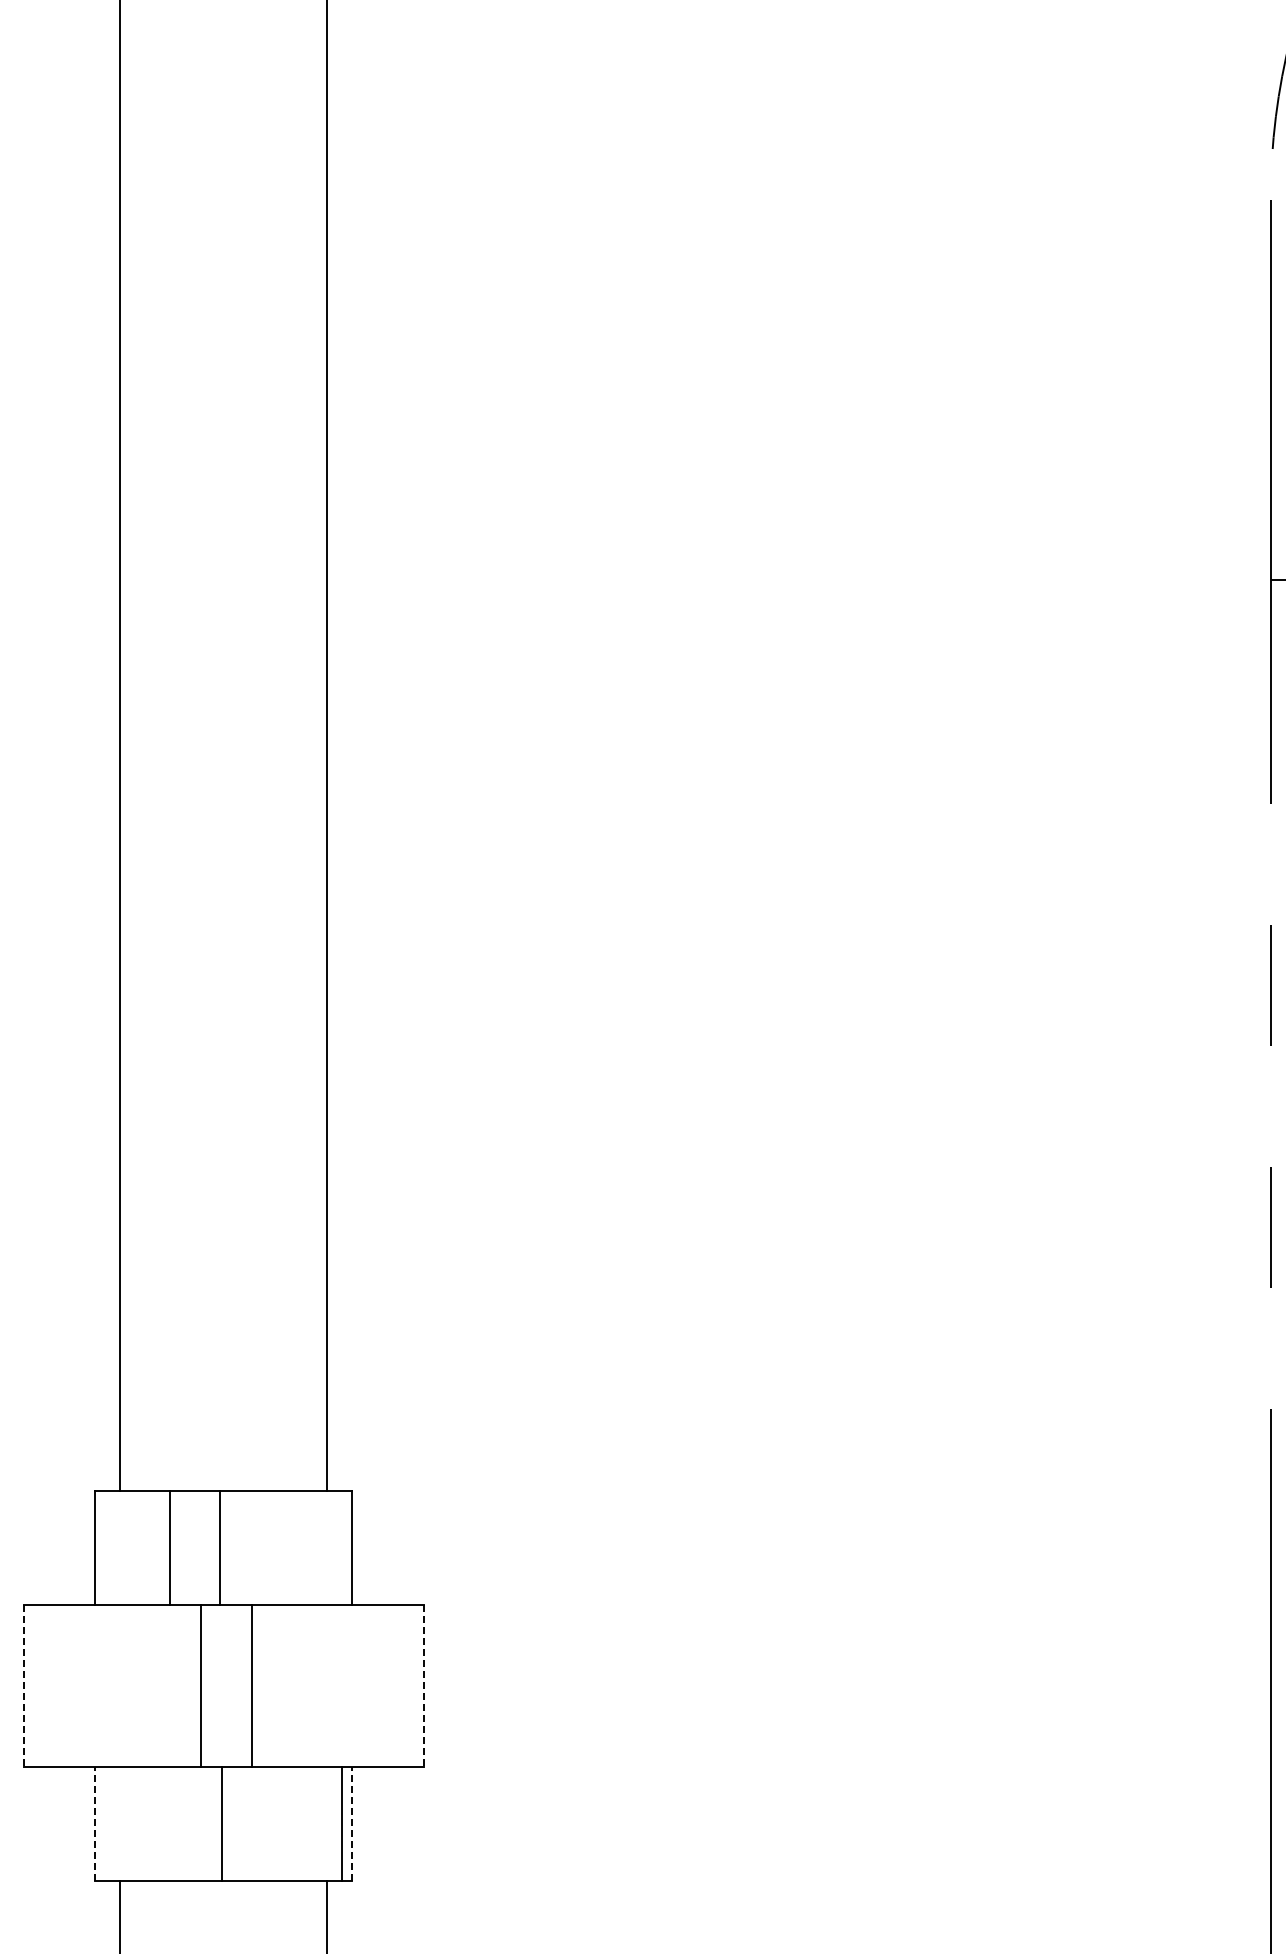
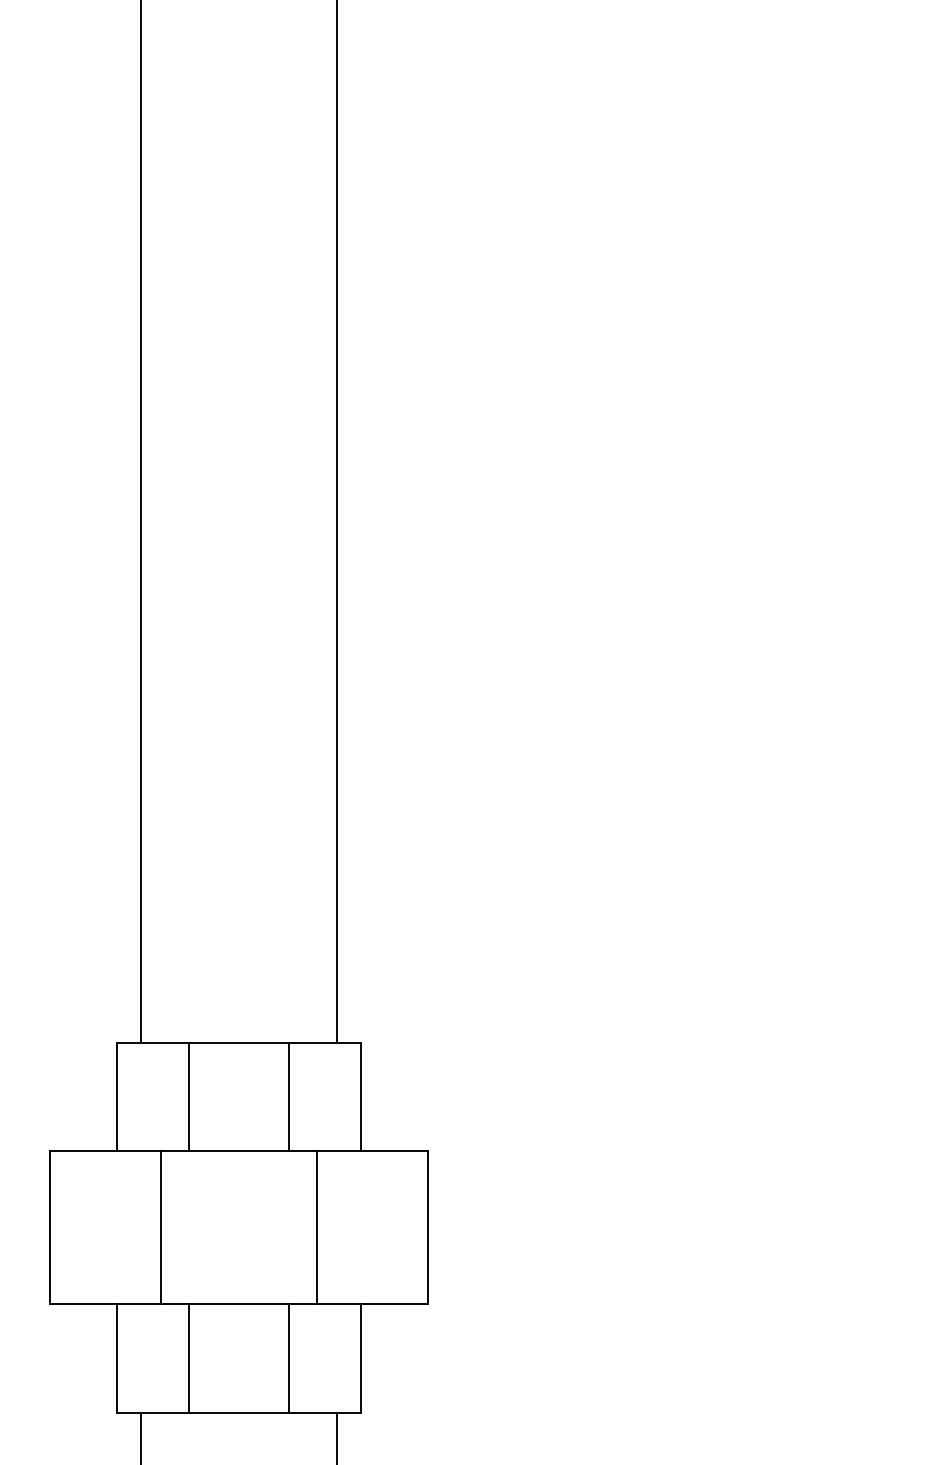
line: (219, 1547) -> (289, 1097), moved
line: (23, 1685) -> (49, 1227), dashed -> solid
line: (200, 1685) -> (160, 1227), moved
line: (252, 1685) -> (317, 1227), moved
line: (423, 1685) -> (428, 1227), dashed -> solid
line: (95, 1823) -> (117, 1358), dashed -> solid
line: (222, 1823) -> (188, 1358), moved
line: (341, 1823) -> (289, 1358), moved
line: (352, 1823) -> (361, 1358), dashed -> solid

